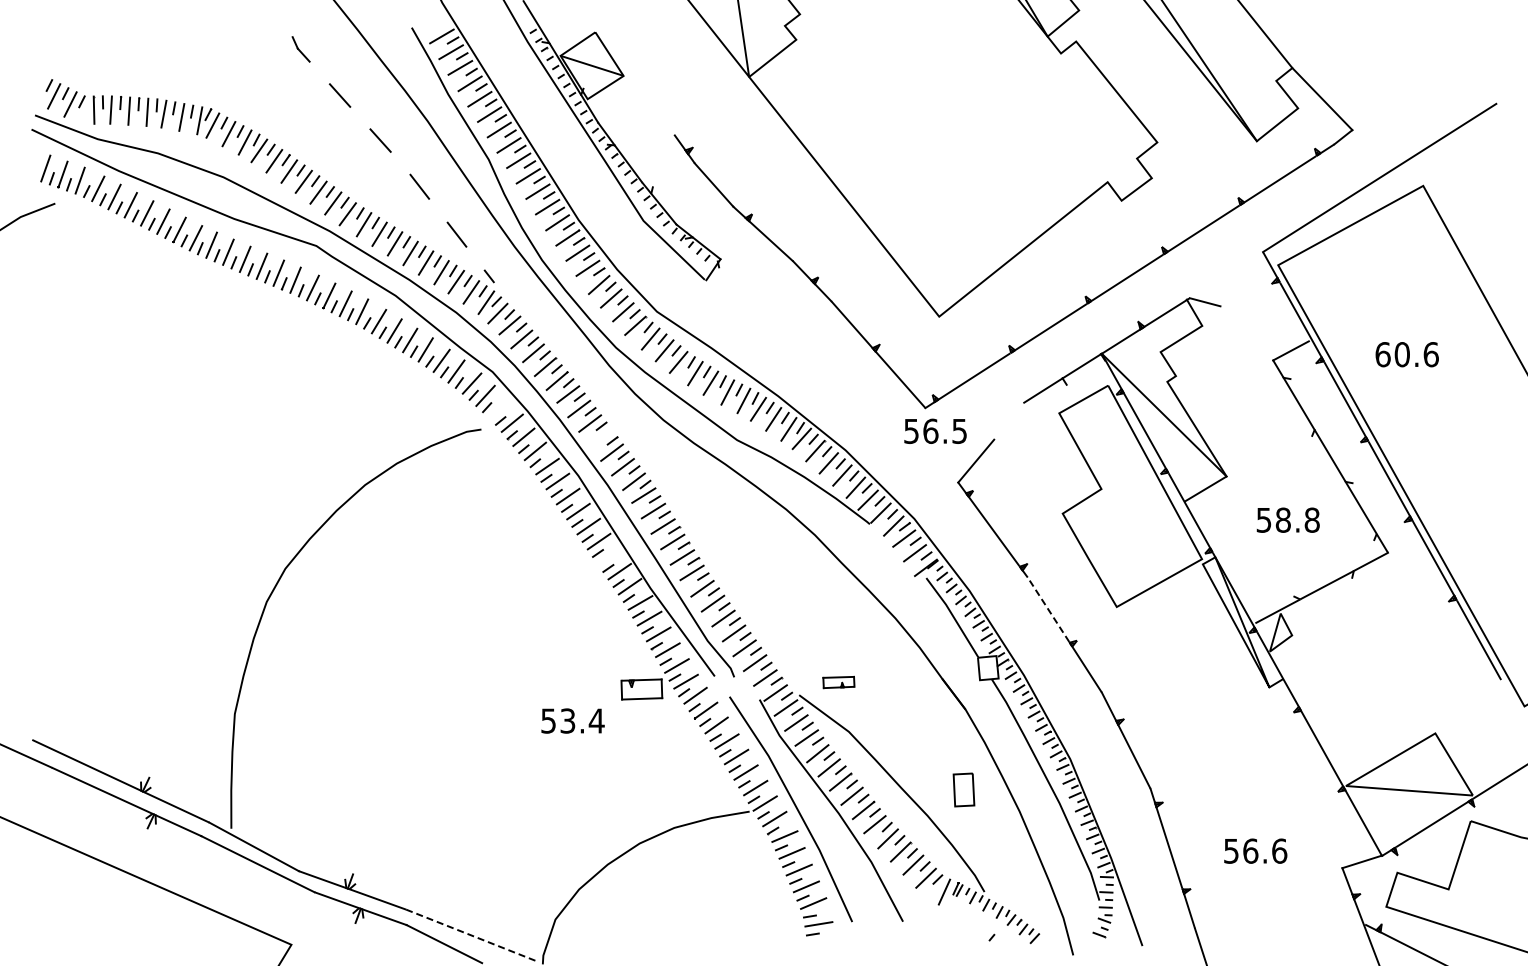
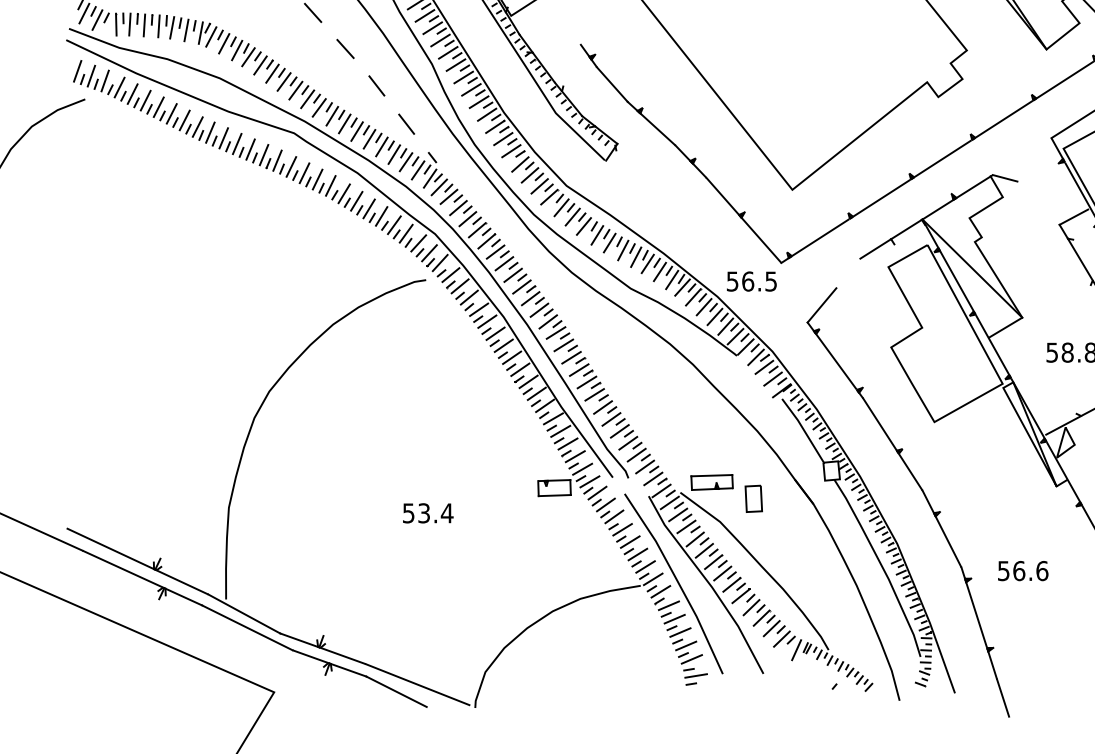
line: (498, 408) -> (439, 263), added
text: (935, 430) -> (751, 280), moved
line: (601, 438) -> (522, 287), added
line: (609, 556) -> (528, 381), added
line: (1048, 609) -> (879, 424), dashed -> solid
part: (838, 682) -> (711, 482), size x1.67
text: (572, 720) -> (427, 512), moved
part: (963, 789) -> (753, 498), moved
text: (1255, 850) -> (1023, 570), moved
line: (470, 935) -> (417, 684), dashed -> solid

